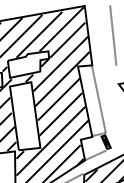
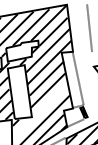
line: (50, 140) -> (39, 111), removed

